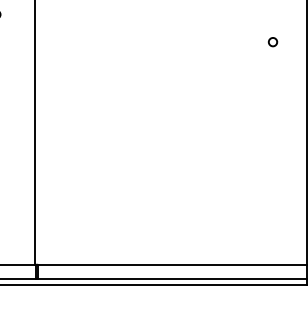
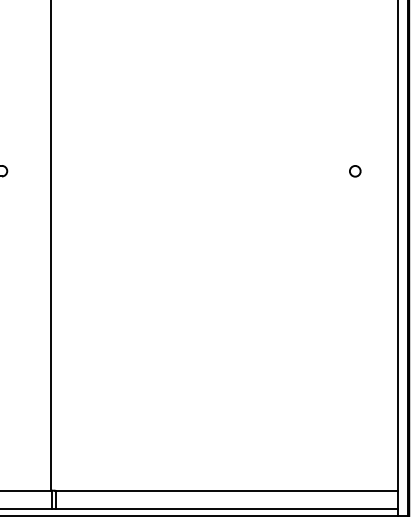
circle: (273, 42) -> (355, 171), moved

